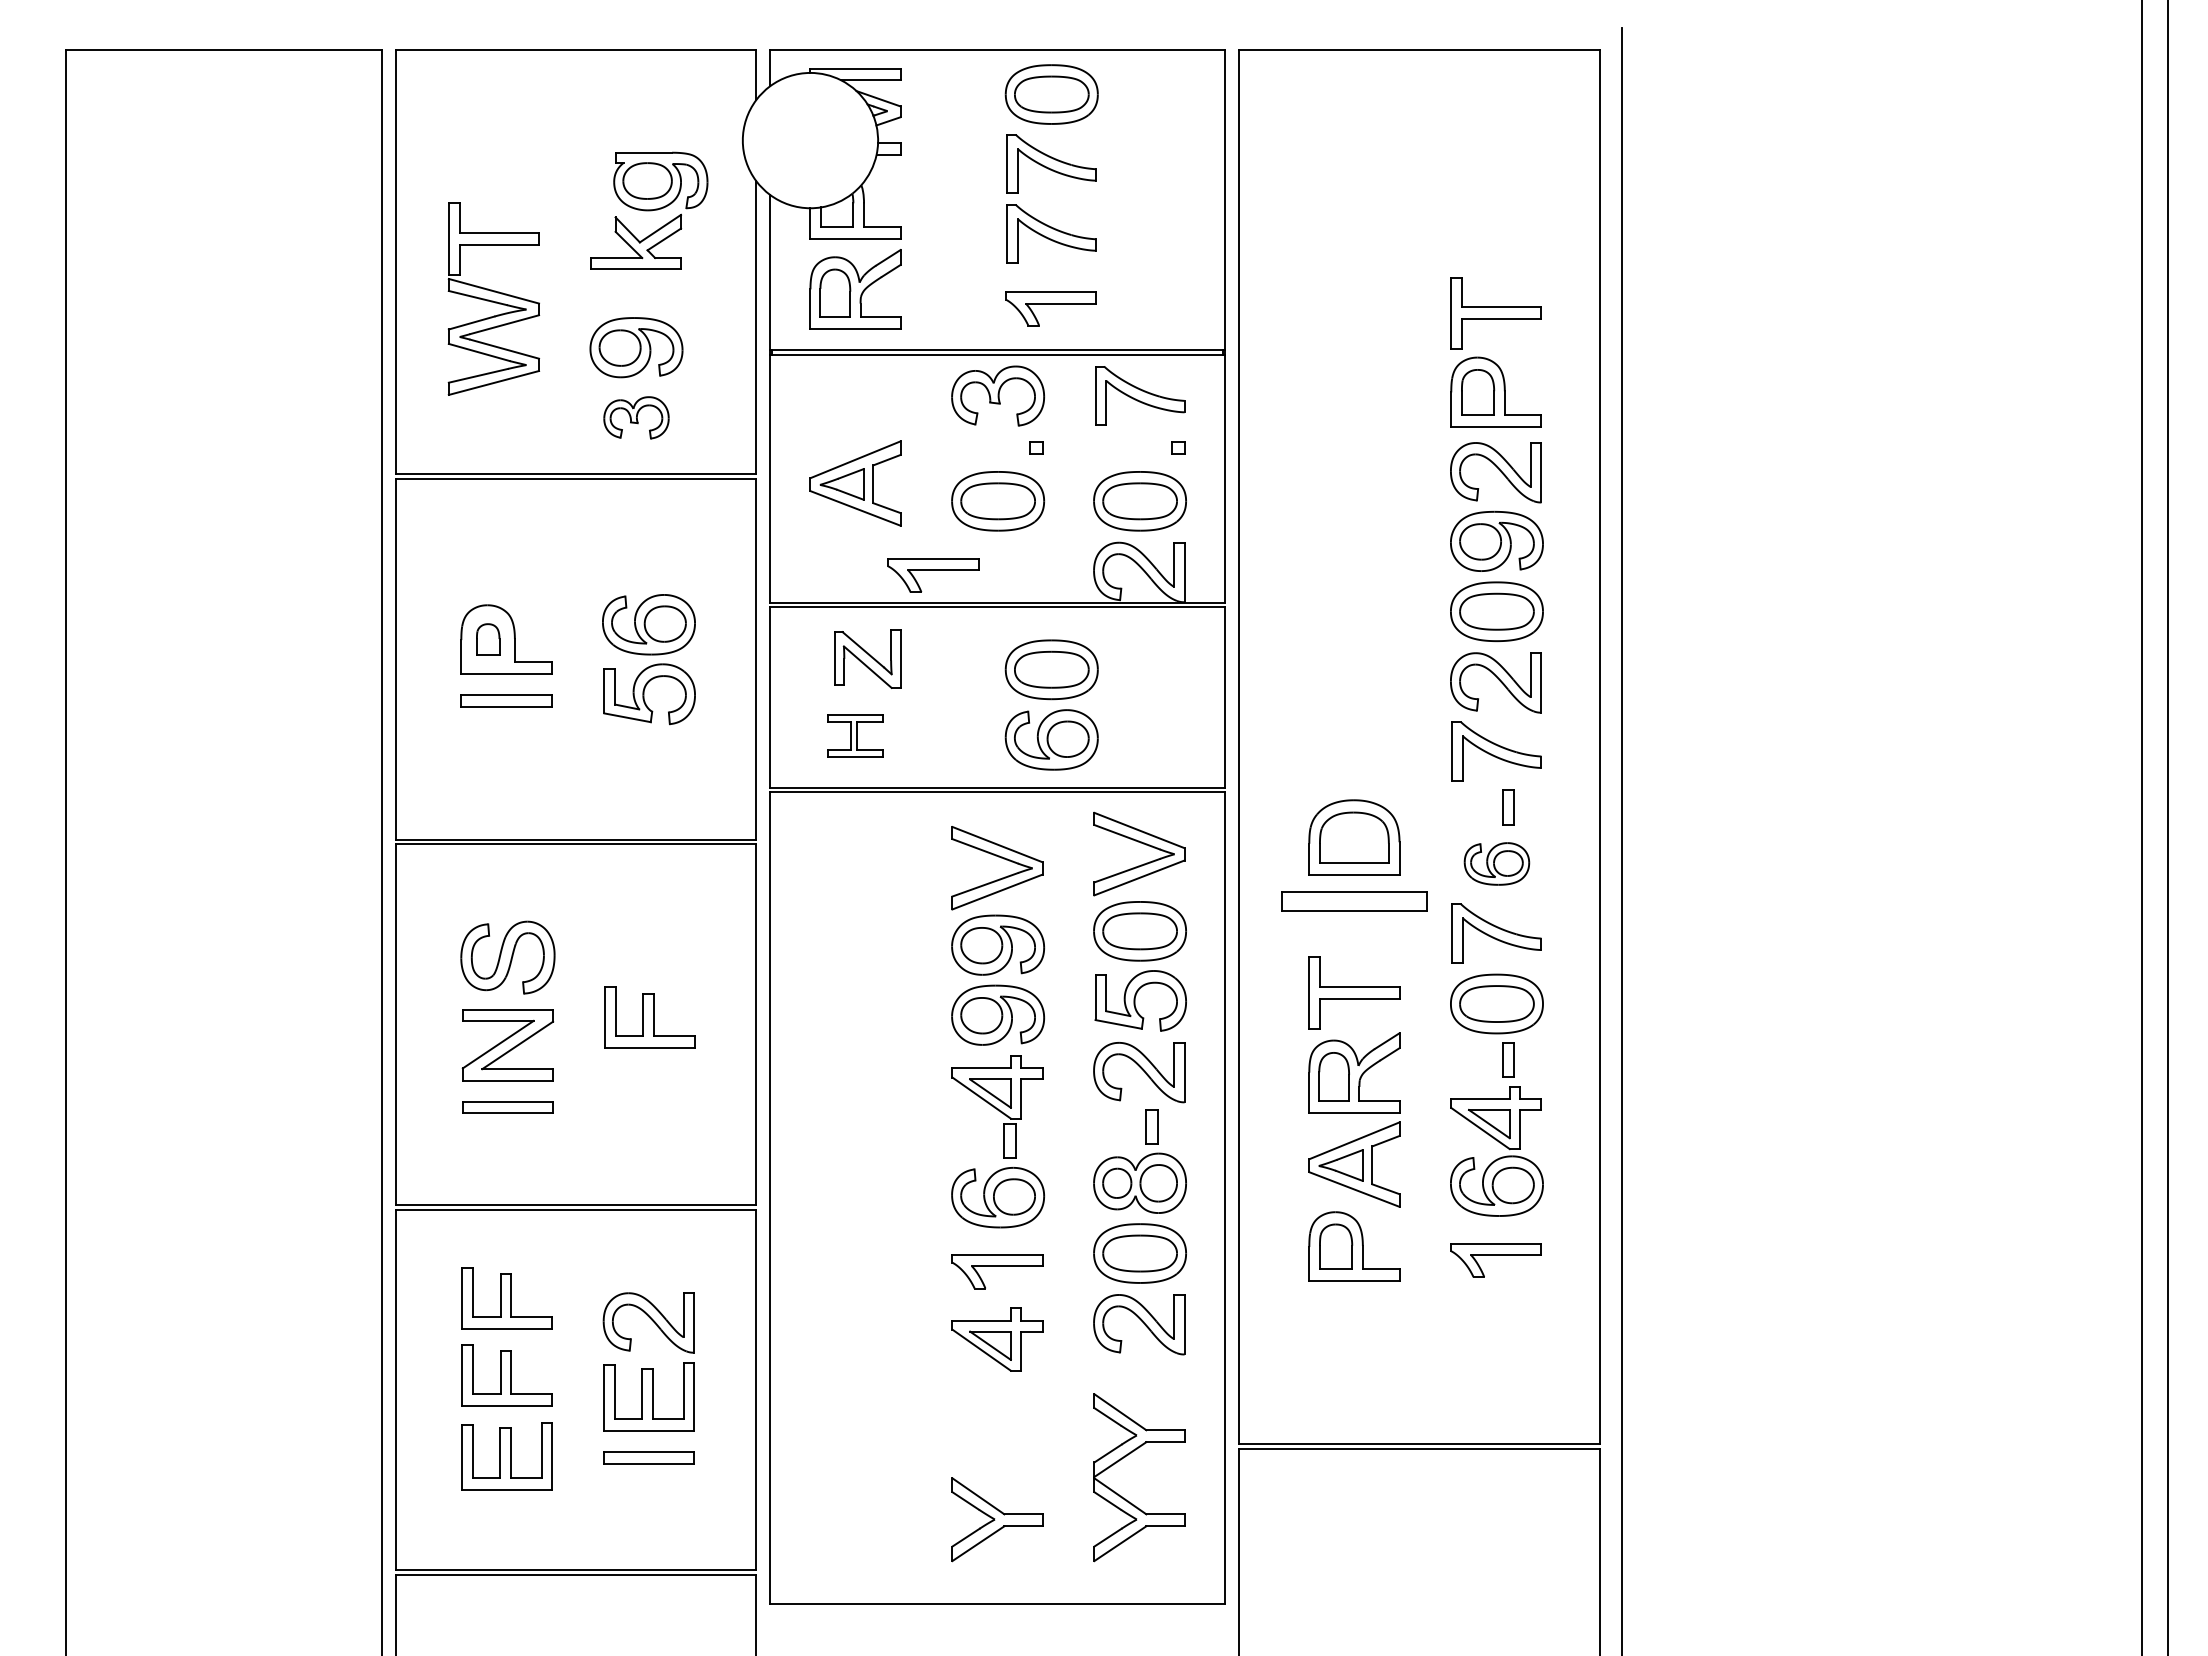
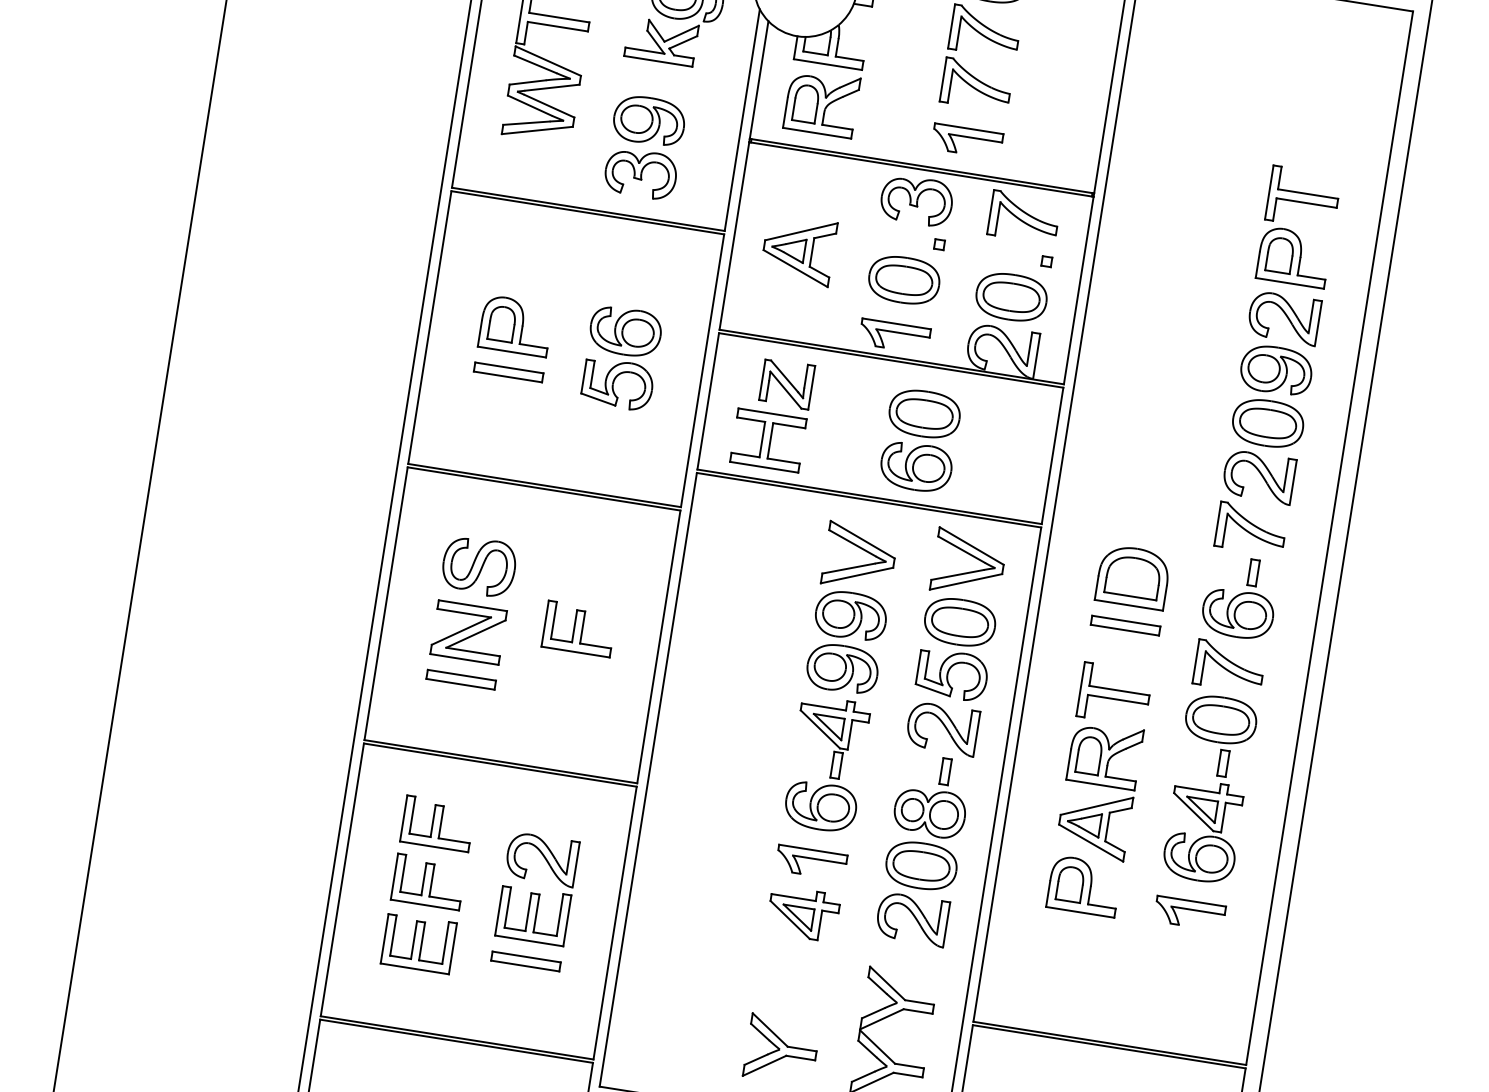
part: (636, 417) -> (640, 173), size x1.43
part: (933, 575) -> (894, 336), moved
part: (488, 639) -> (502, 323), size x1.43
part: (855, 735) -> (768, 440), size x1.67
part: (1496, 863) -> (1237, 613), size x1.43
part: (1354, 901) -> (1125, 625), size x0.62

